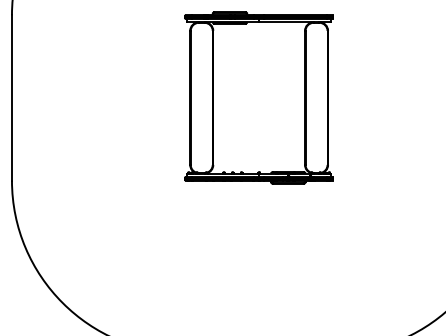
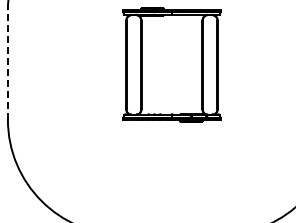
line: (11, 98) -> (7, 65), solid -> dashed

